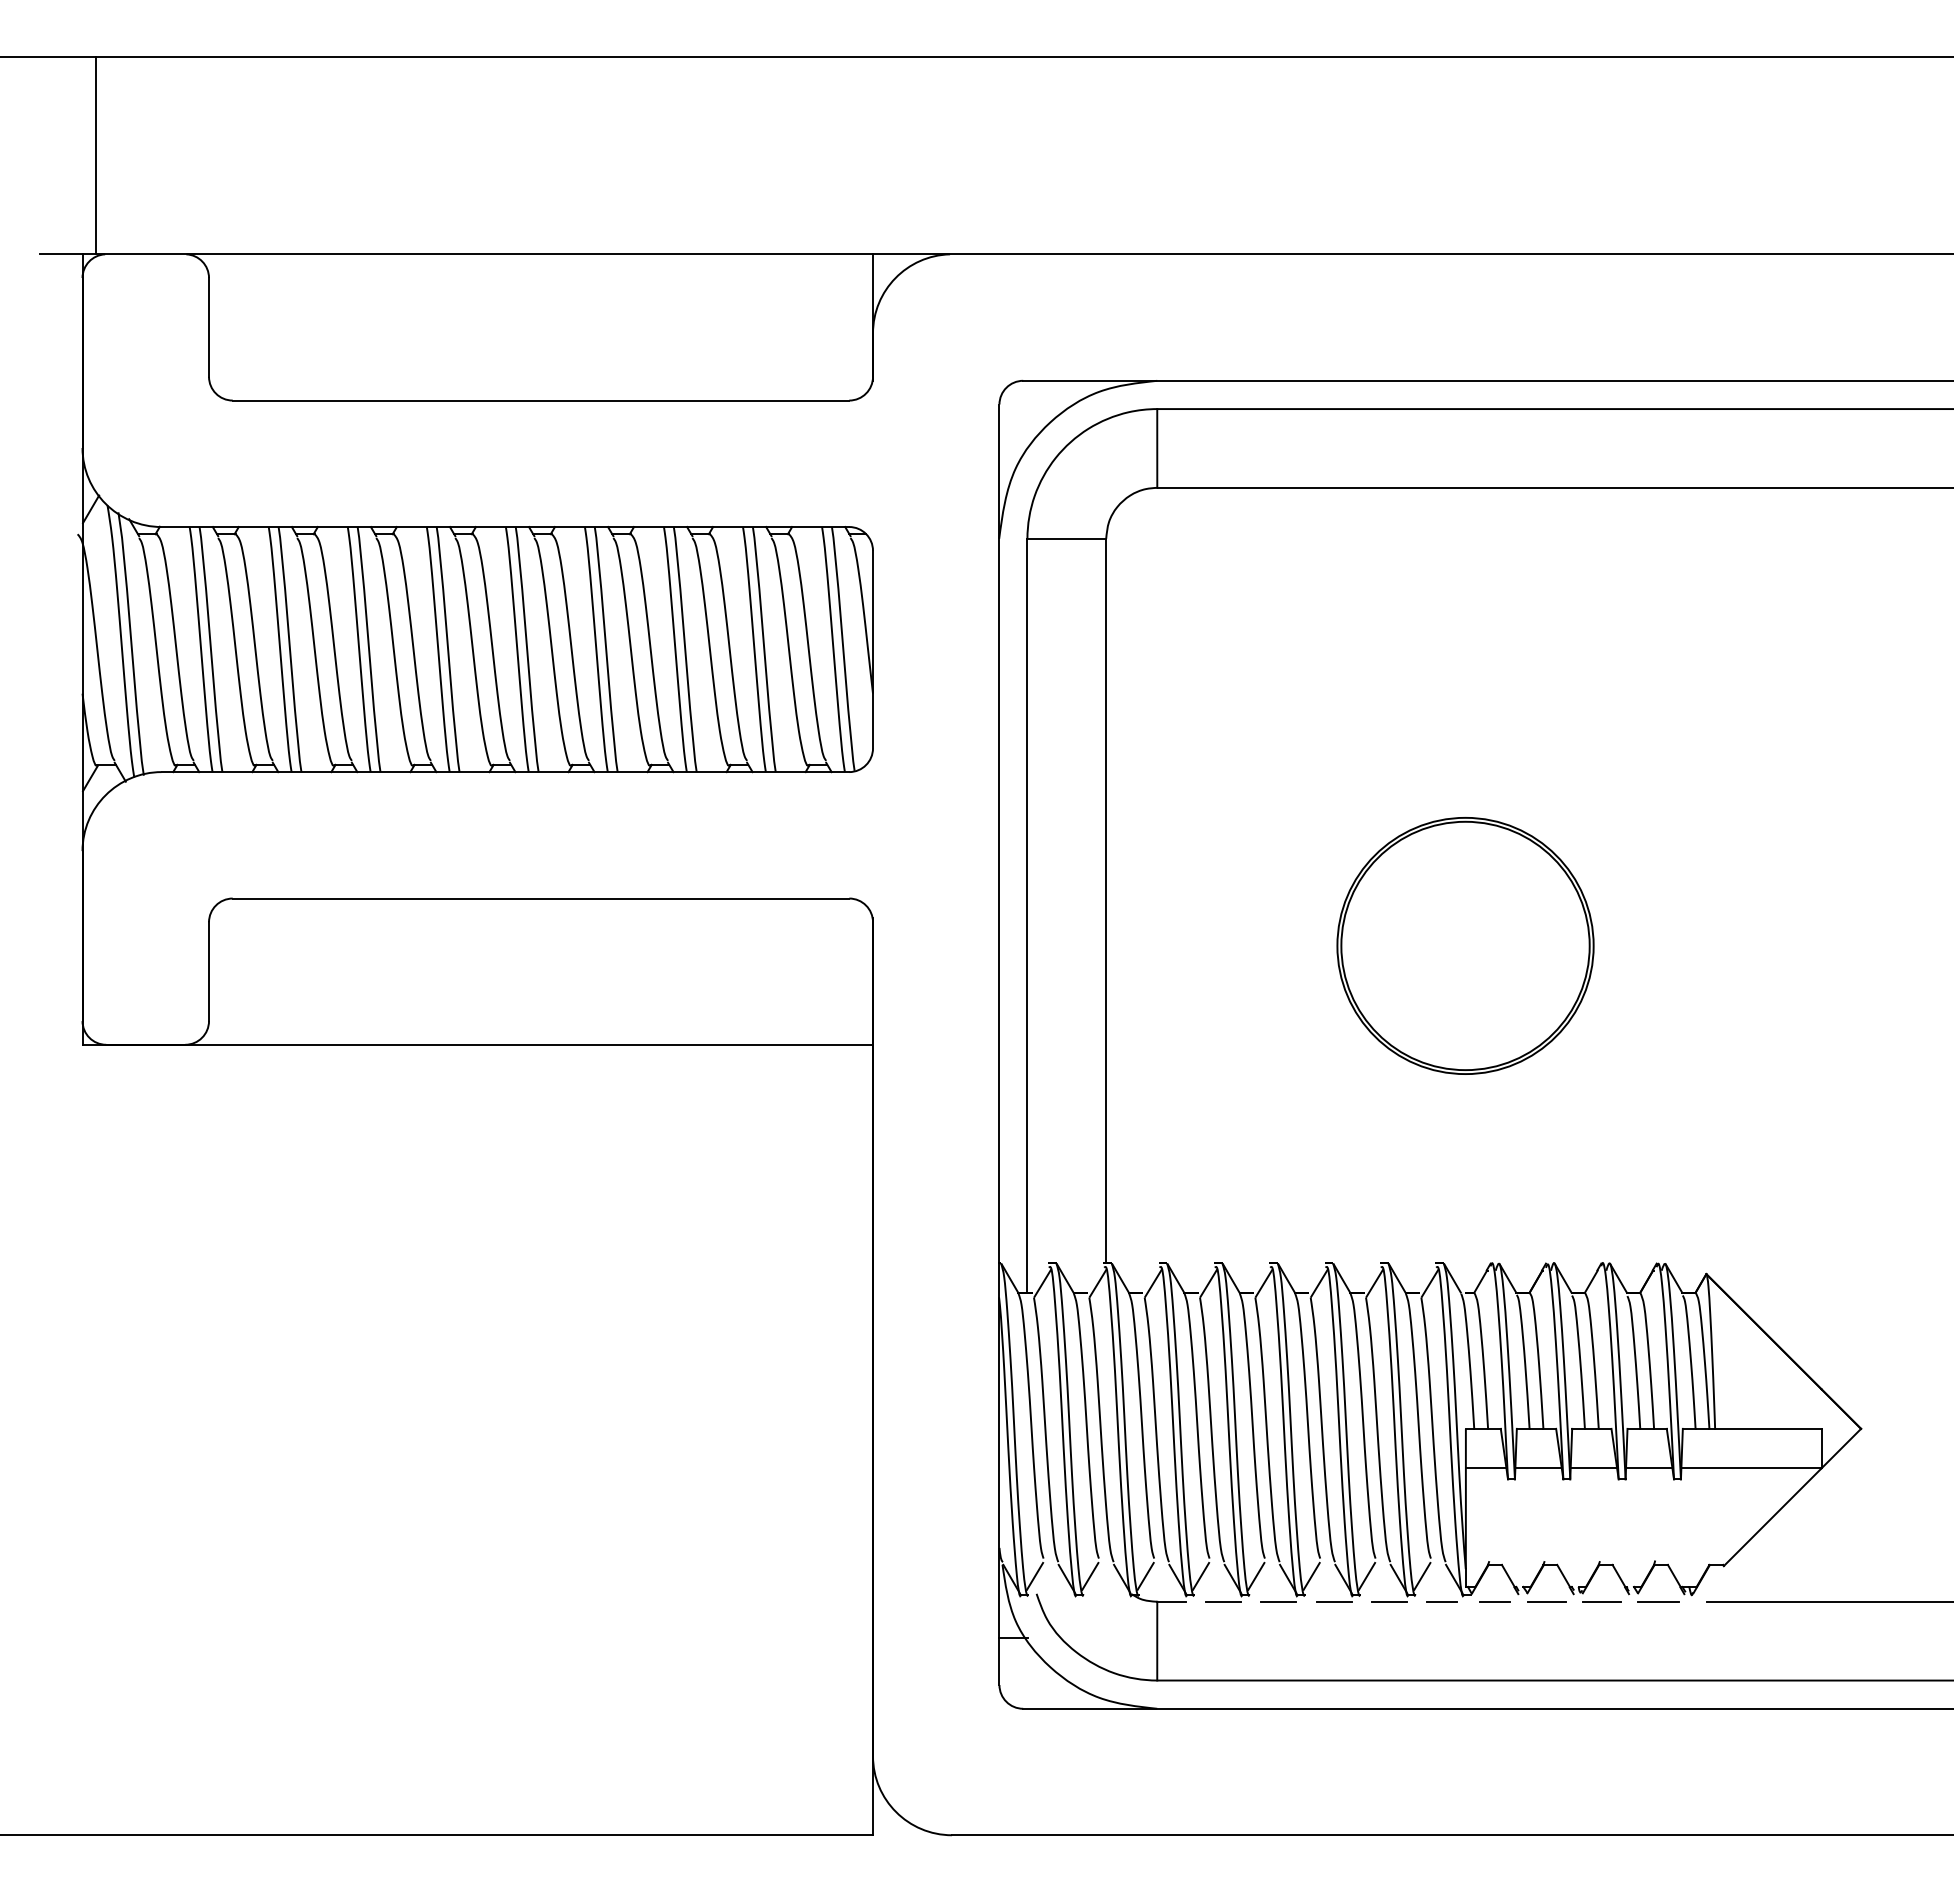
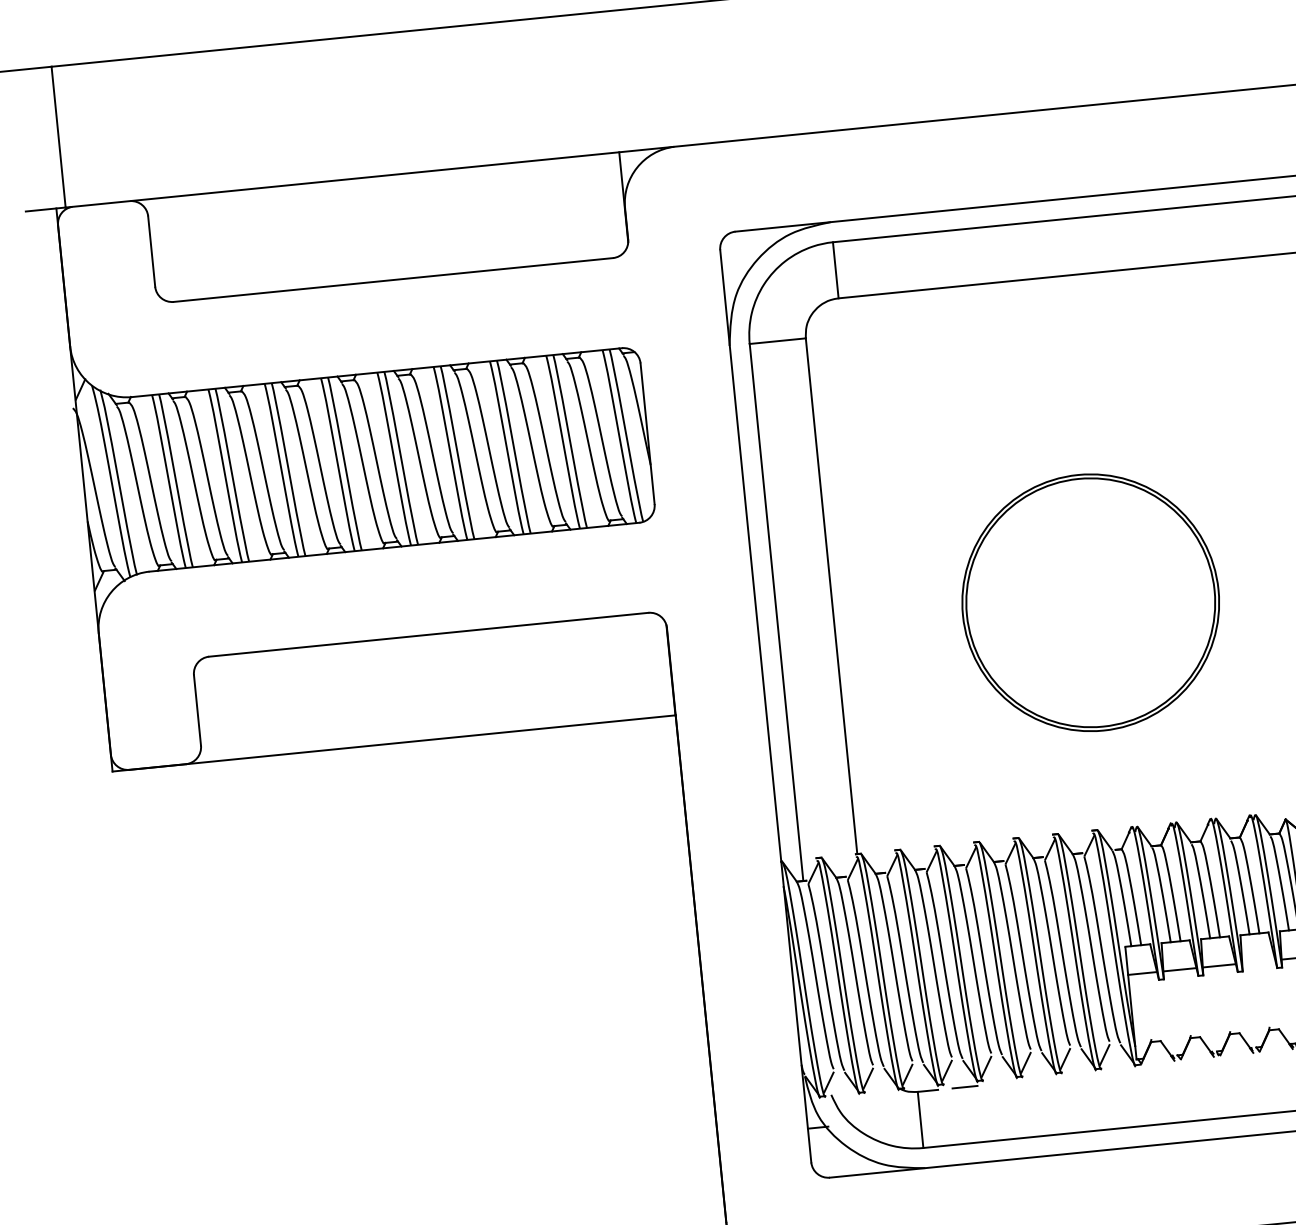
part: (1465, 945) -> (1090, 602), size x1.4
line: (1649, 1468) -> (1258, 961), removed
line: (1278, 1601) -> (1004, 1083), removed
line: (1333, 1601) -> (1043, 1079), removed
line: (1389, 1601) -> (1083, 1075), removed
line: (1442, 1601) -> (1120, 1071), removed
line: (1494, 1601) -> (1158, 1067), removed
line: (1546, 1601) -> (1195, 1064), removed
line: (1601, 1601) -> (1234, 1060), removed
line: (1658, 1601) -> (1274, 1056), removed

